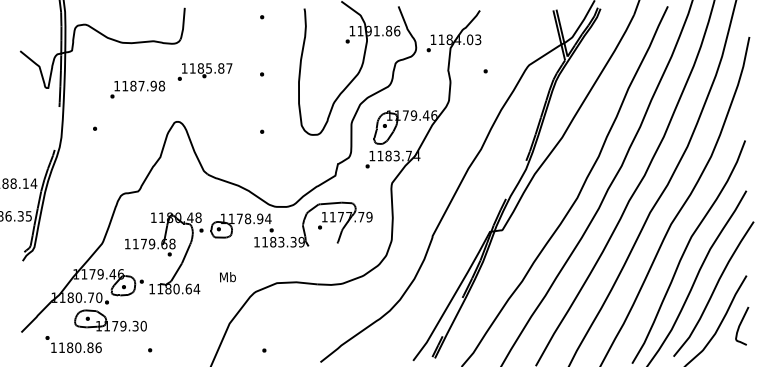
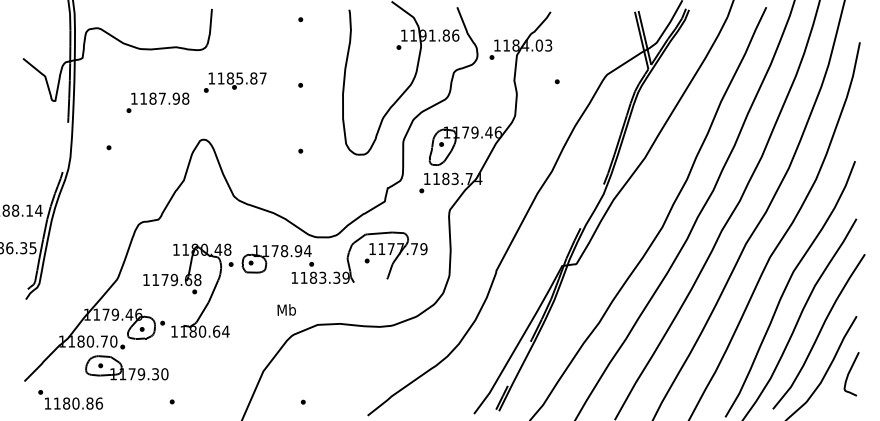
text: (227, 277) -> (286, 310), moved
text: (73, 344) -> (70, 399), moved

